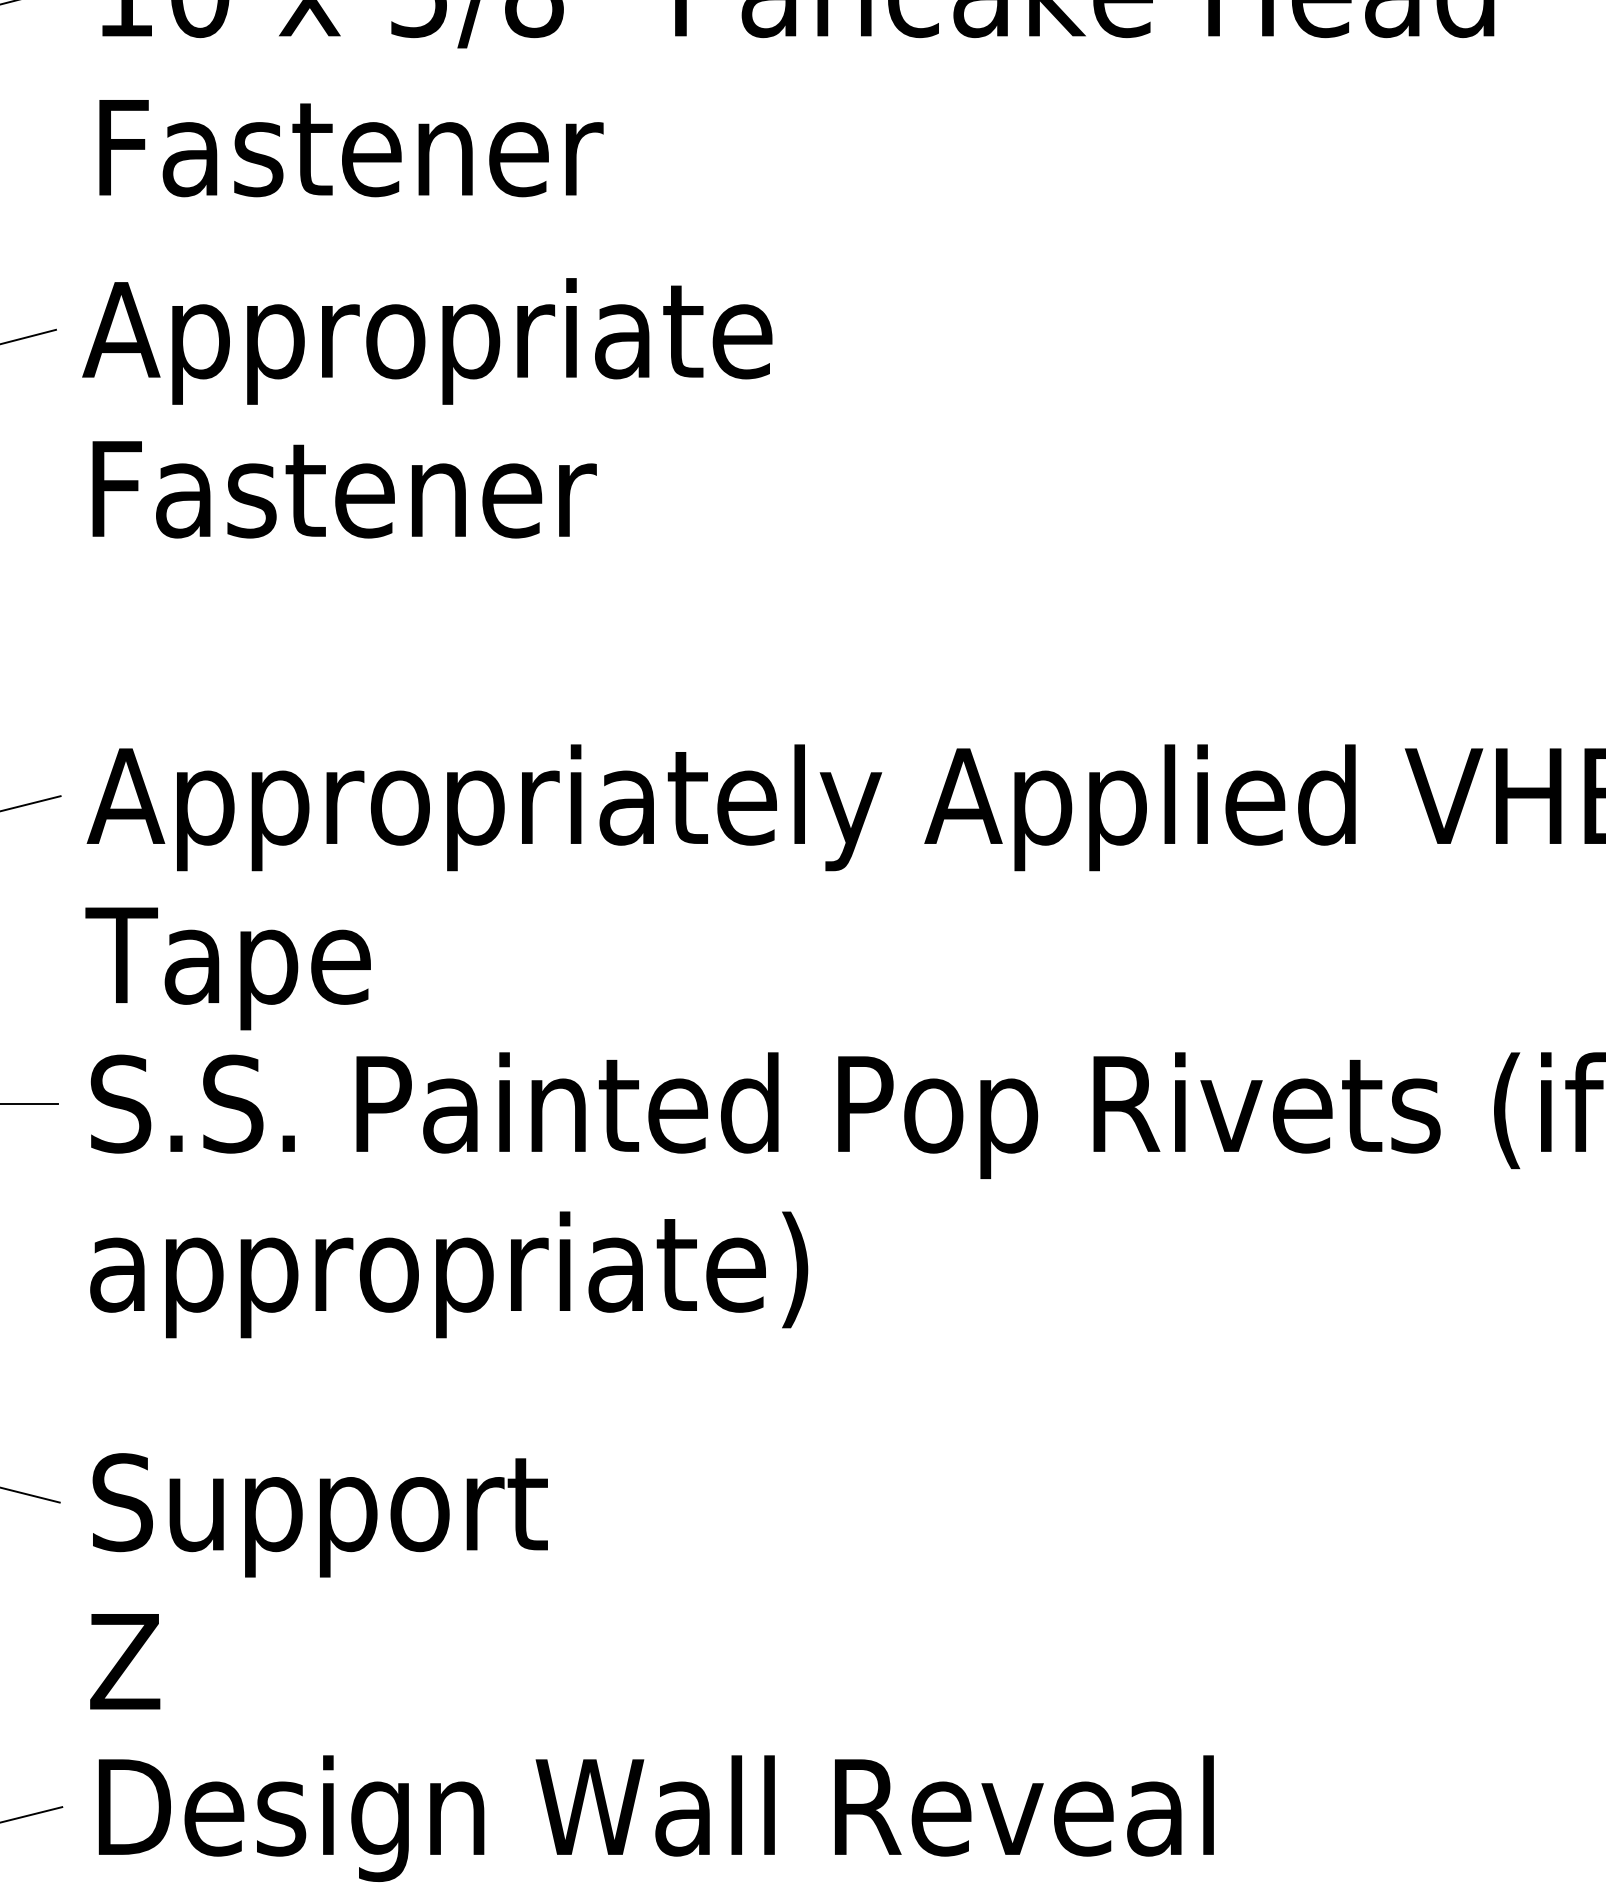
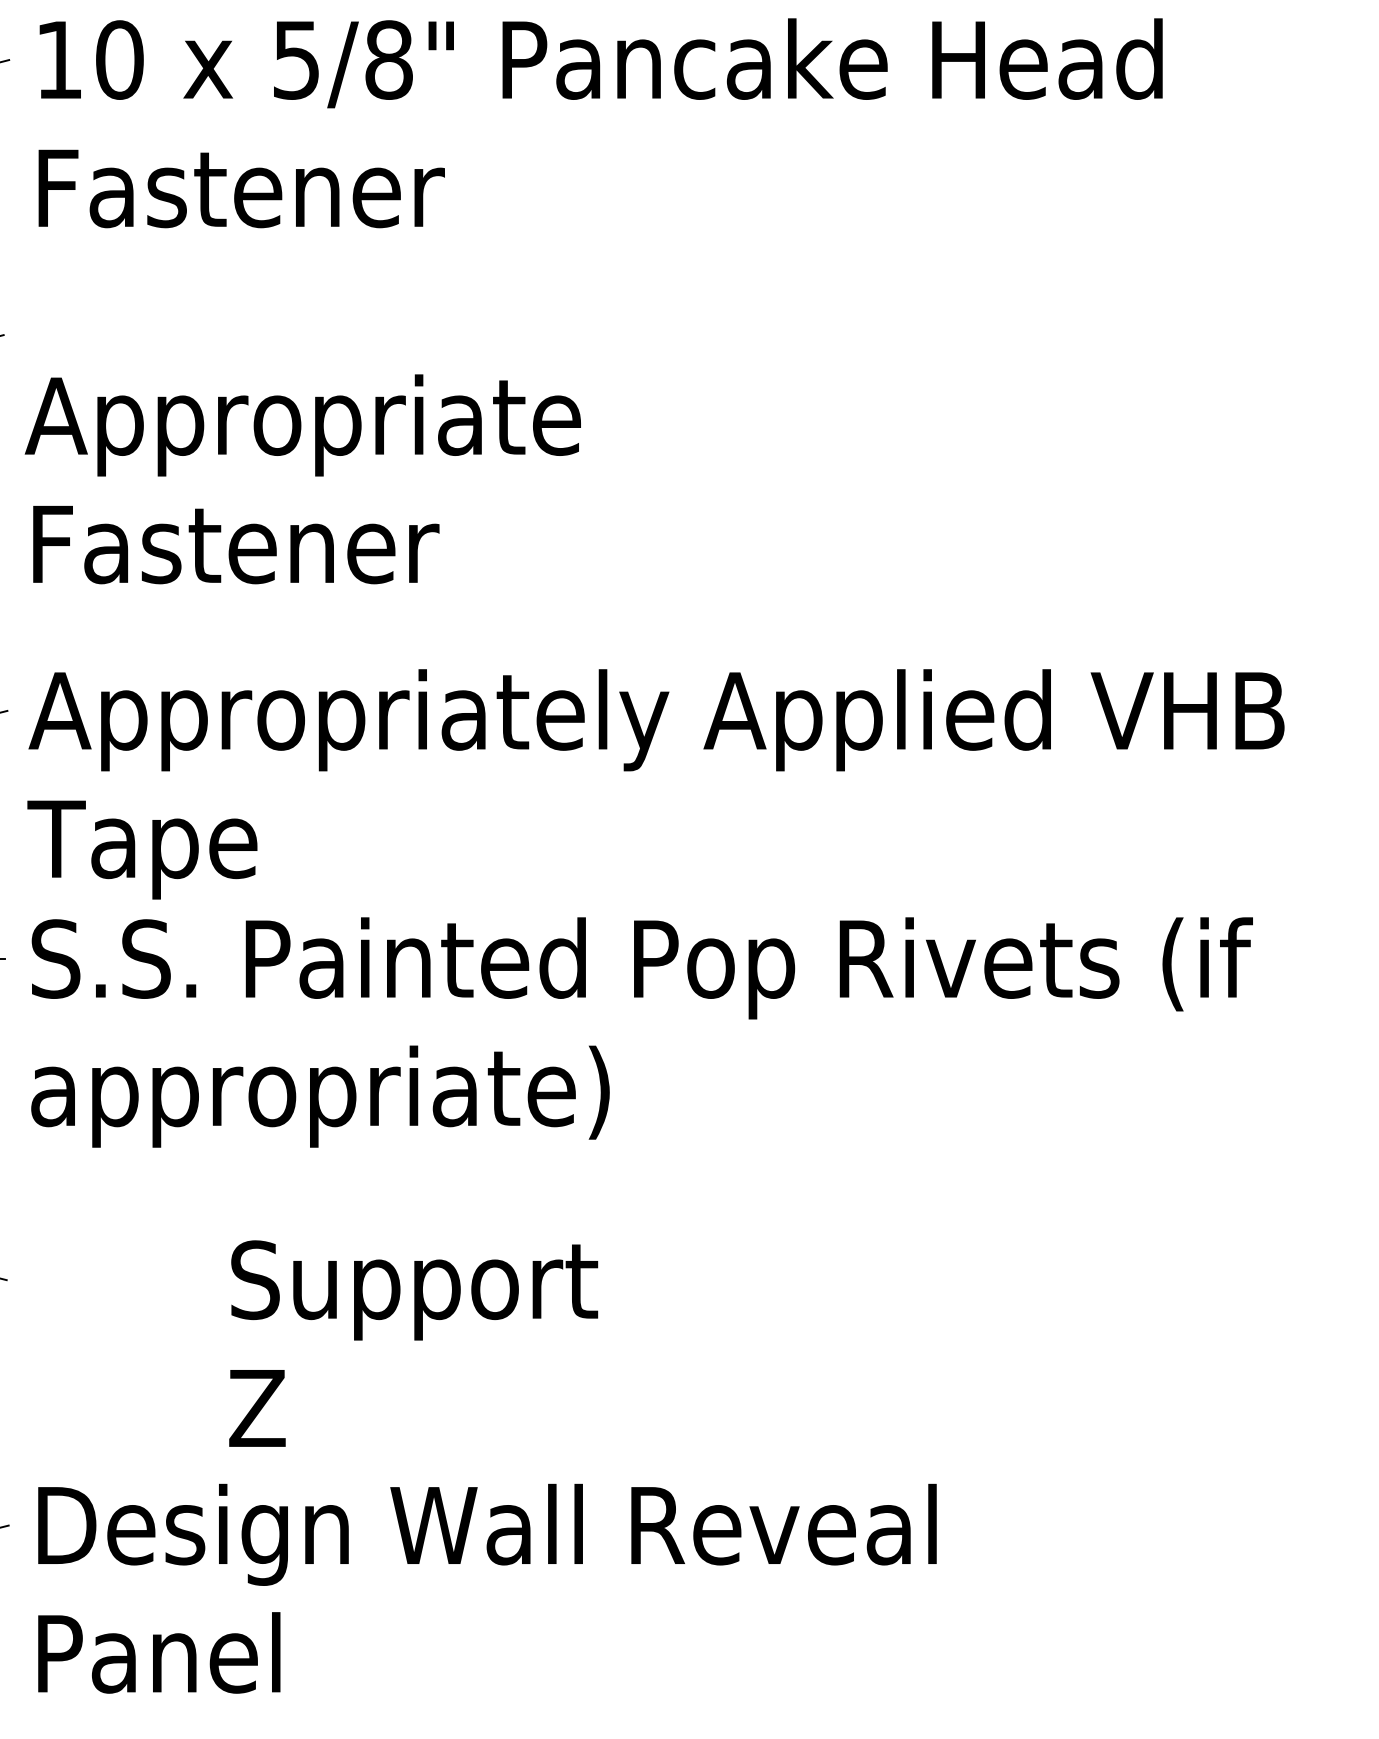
text: (426, 408) -> (302, 479), moved
text: (318, 1581) -> (413, 1343), moved

